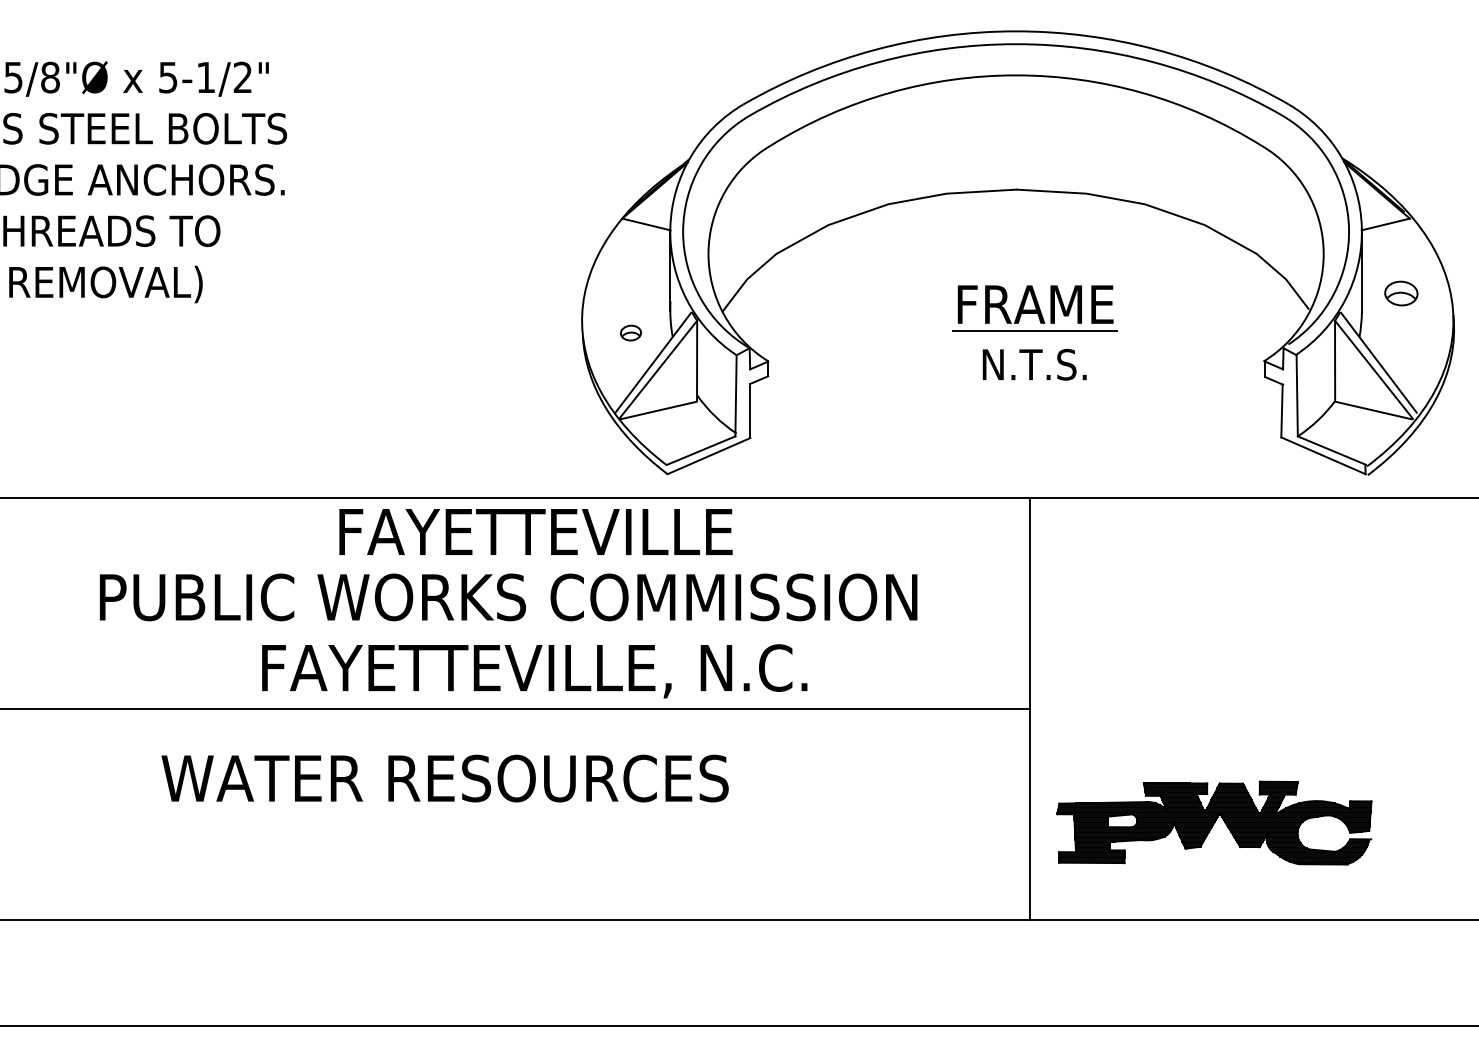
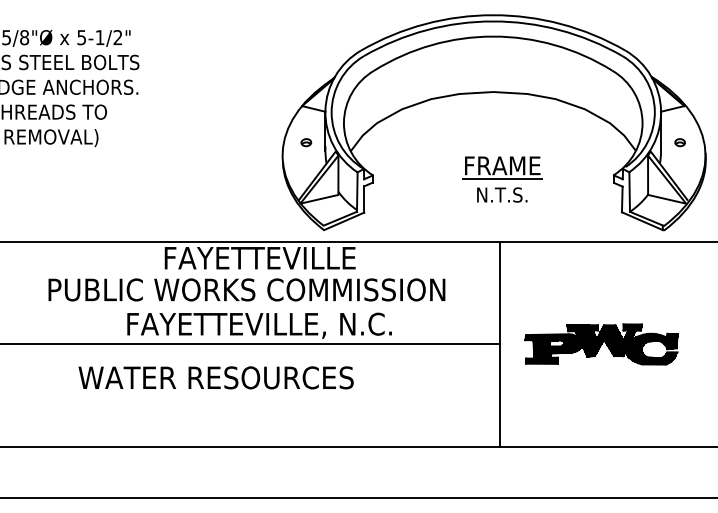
part: (1399, 293) -> (679, 142), size x0.62
part: (631, 332) -> (306, 142), moved
part: (1035, 332) -> (502, 179), moved
part: (1214, 823) -> (601, 344), moved

